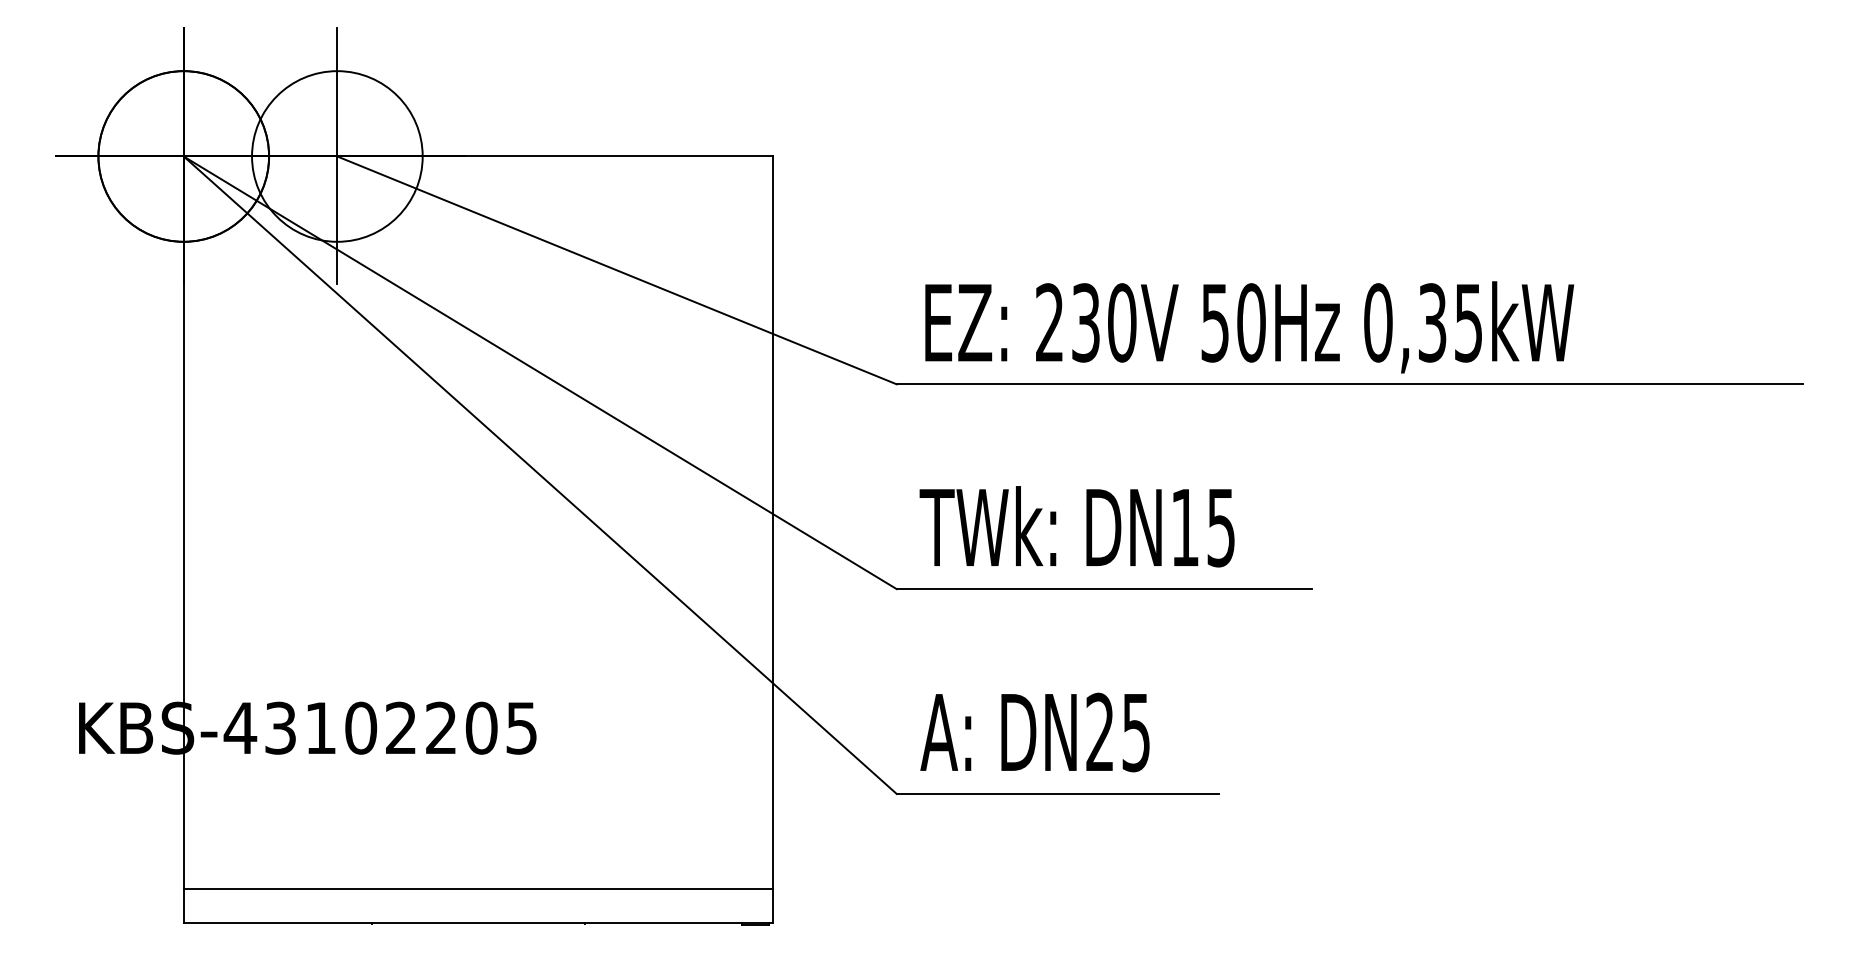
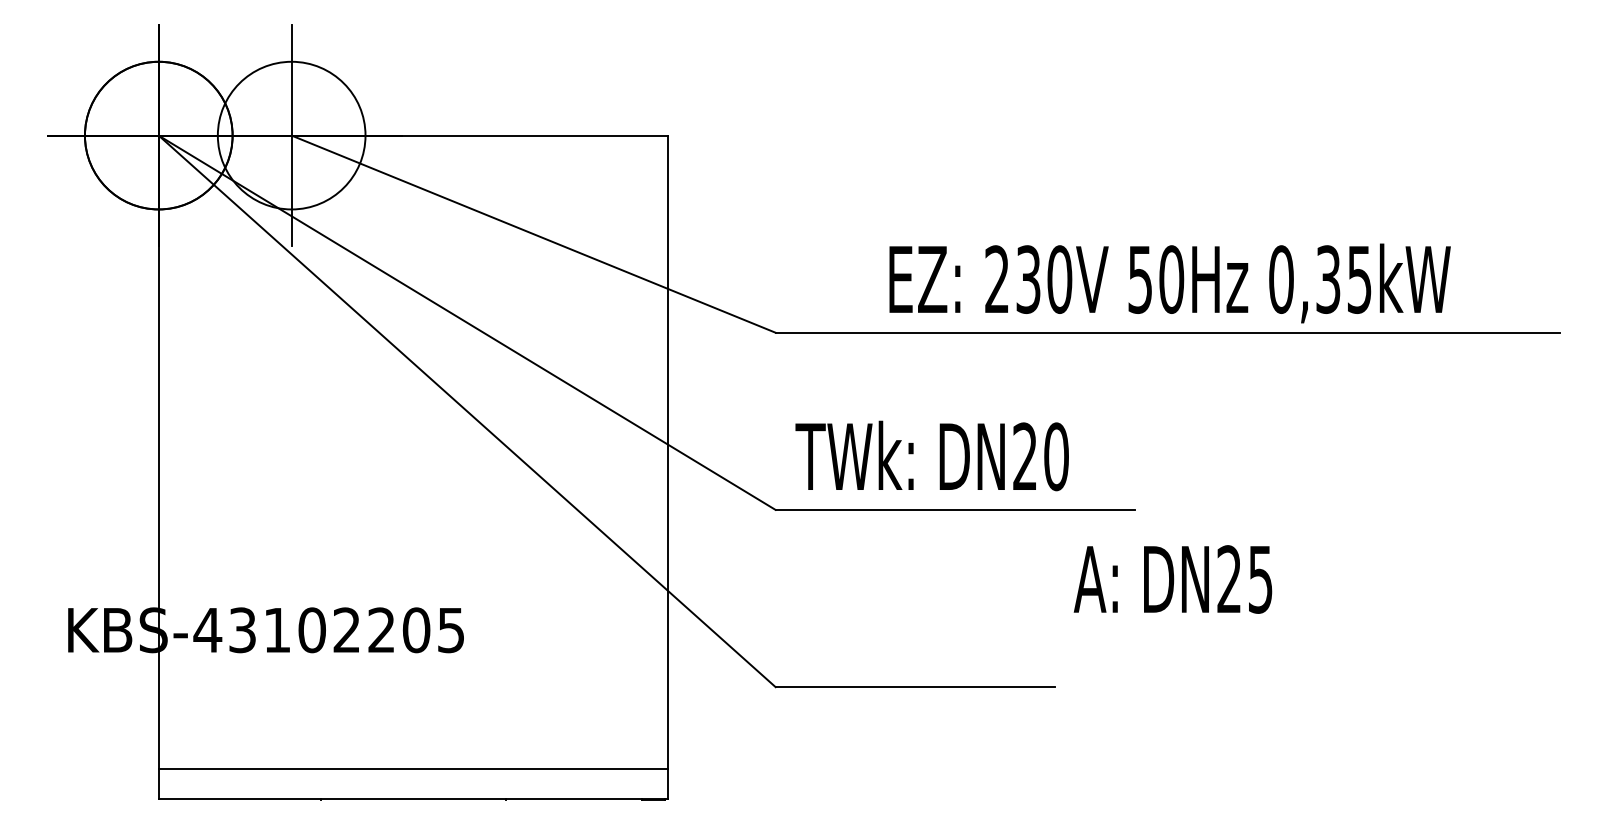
text: (1249, 327) -> (1169, 283), moved
text: (1203, 527) -> (1041, 456), DN15 -> DN20
text: (1034, 732) -> (1172, 579), moved

